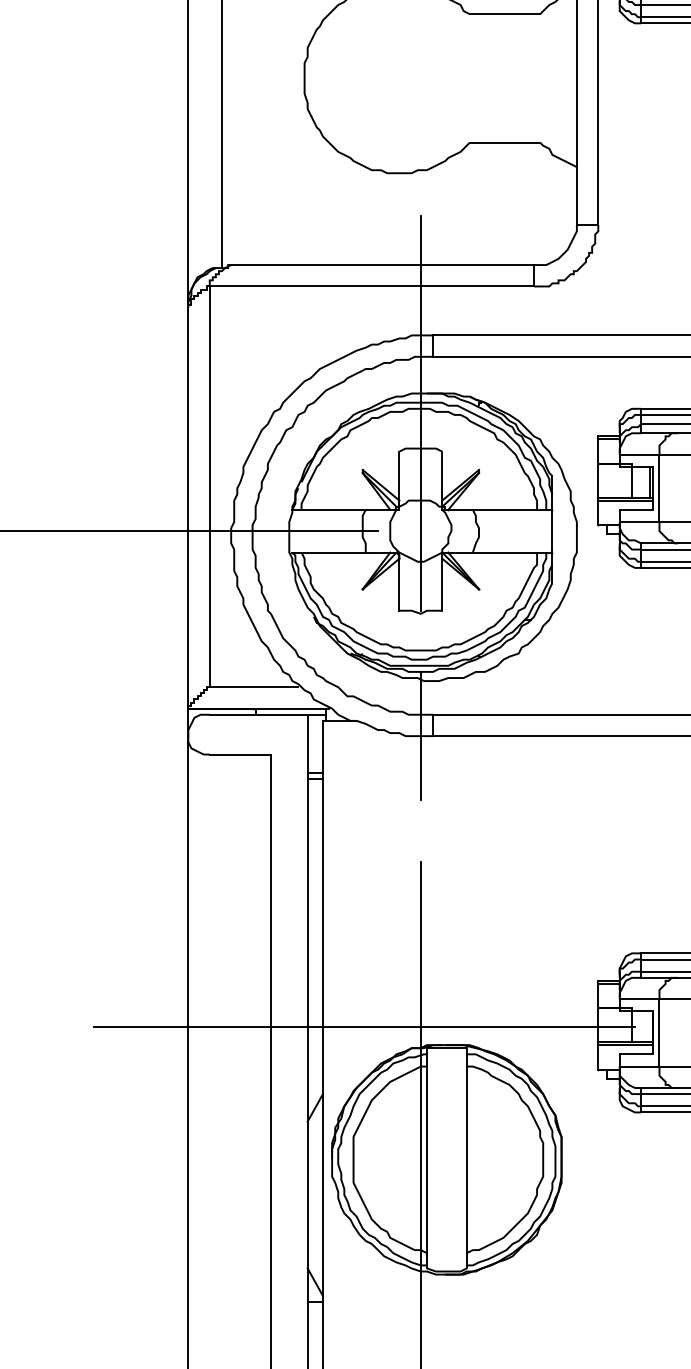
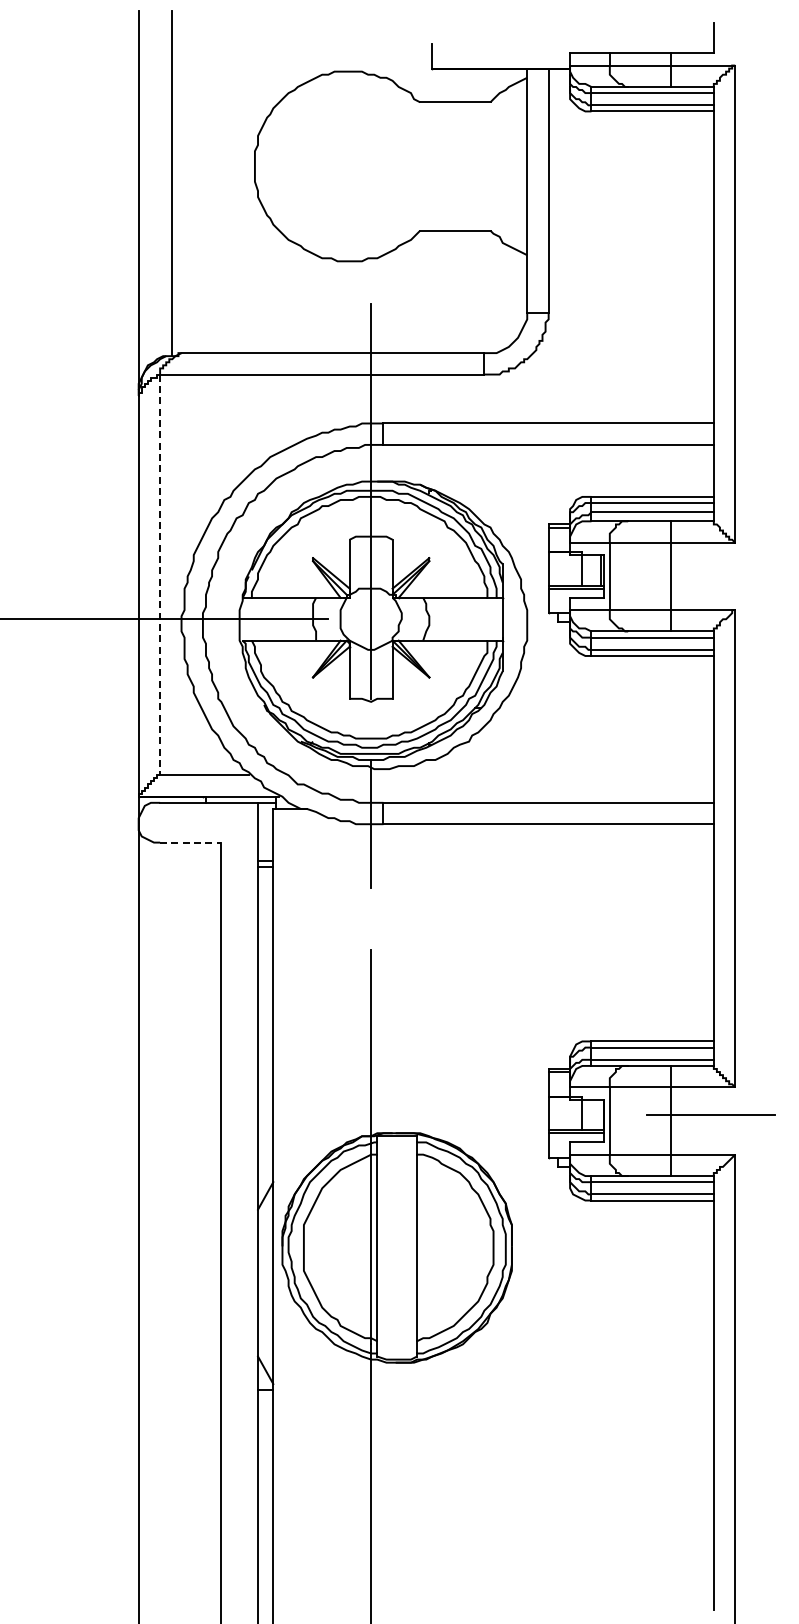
line: (210, 487) -> (160, 575), solid -> dashed
line: (240, 754) -> (190, 842), solid -> dashed
line: (364, 1026) -> (314, 1114), removed

